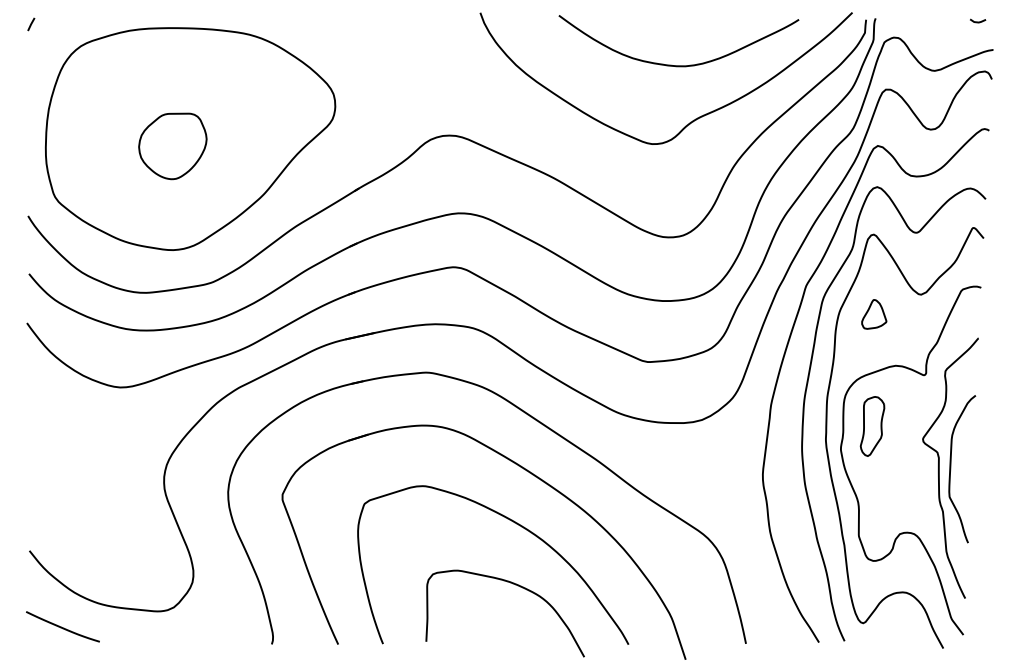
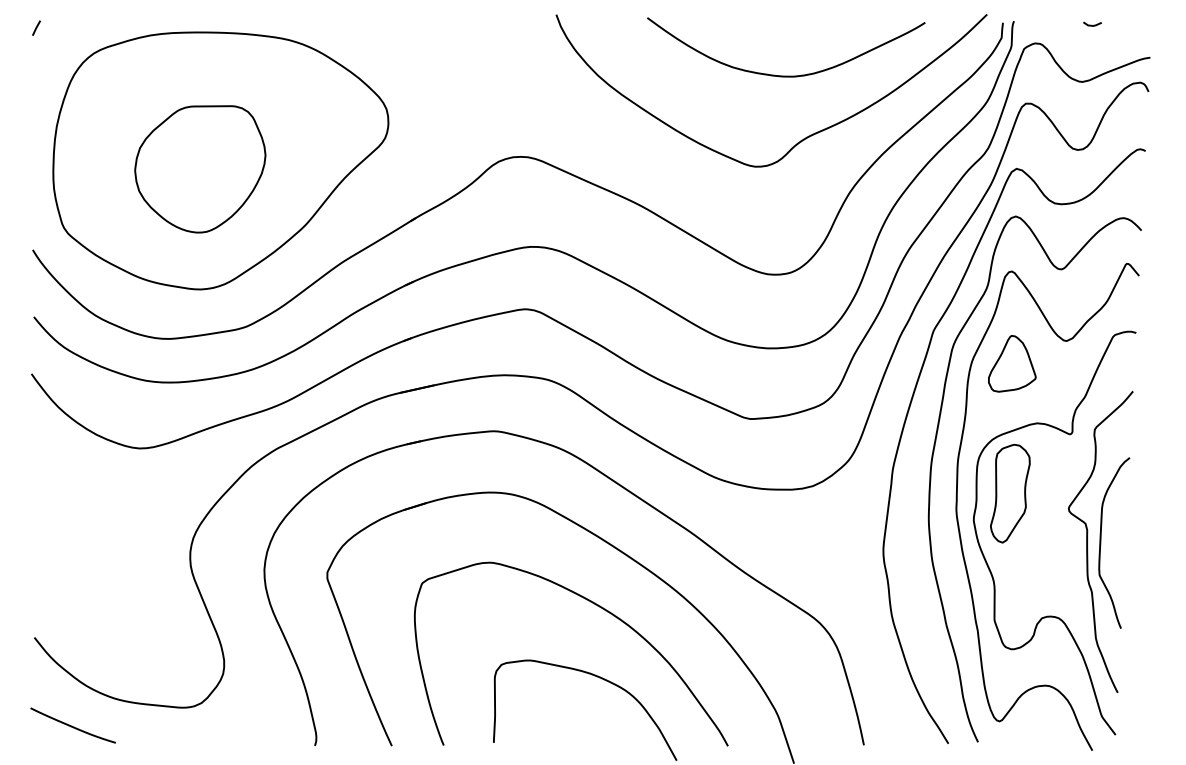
line: (977, 21) -> (1091, 24), moved
part: (172, 146) -> (200, 169), size x1.67
part: (874, 314) -> (1012, 363), size x1.67
part: (872, 426) -> (1010, 493), size x1.43

